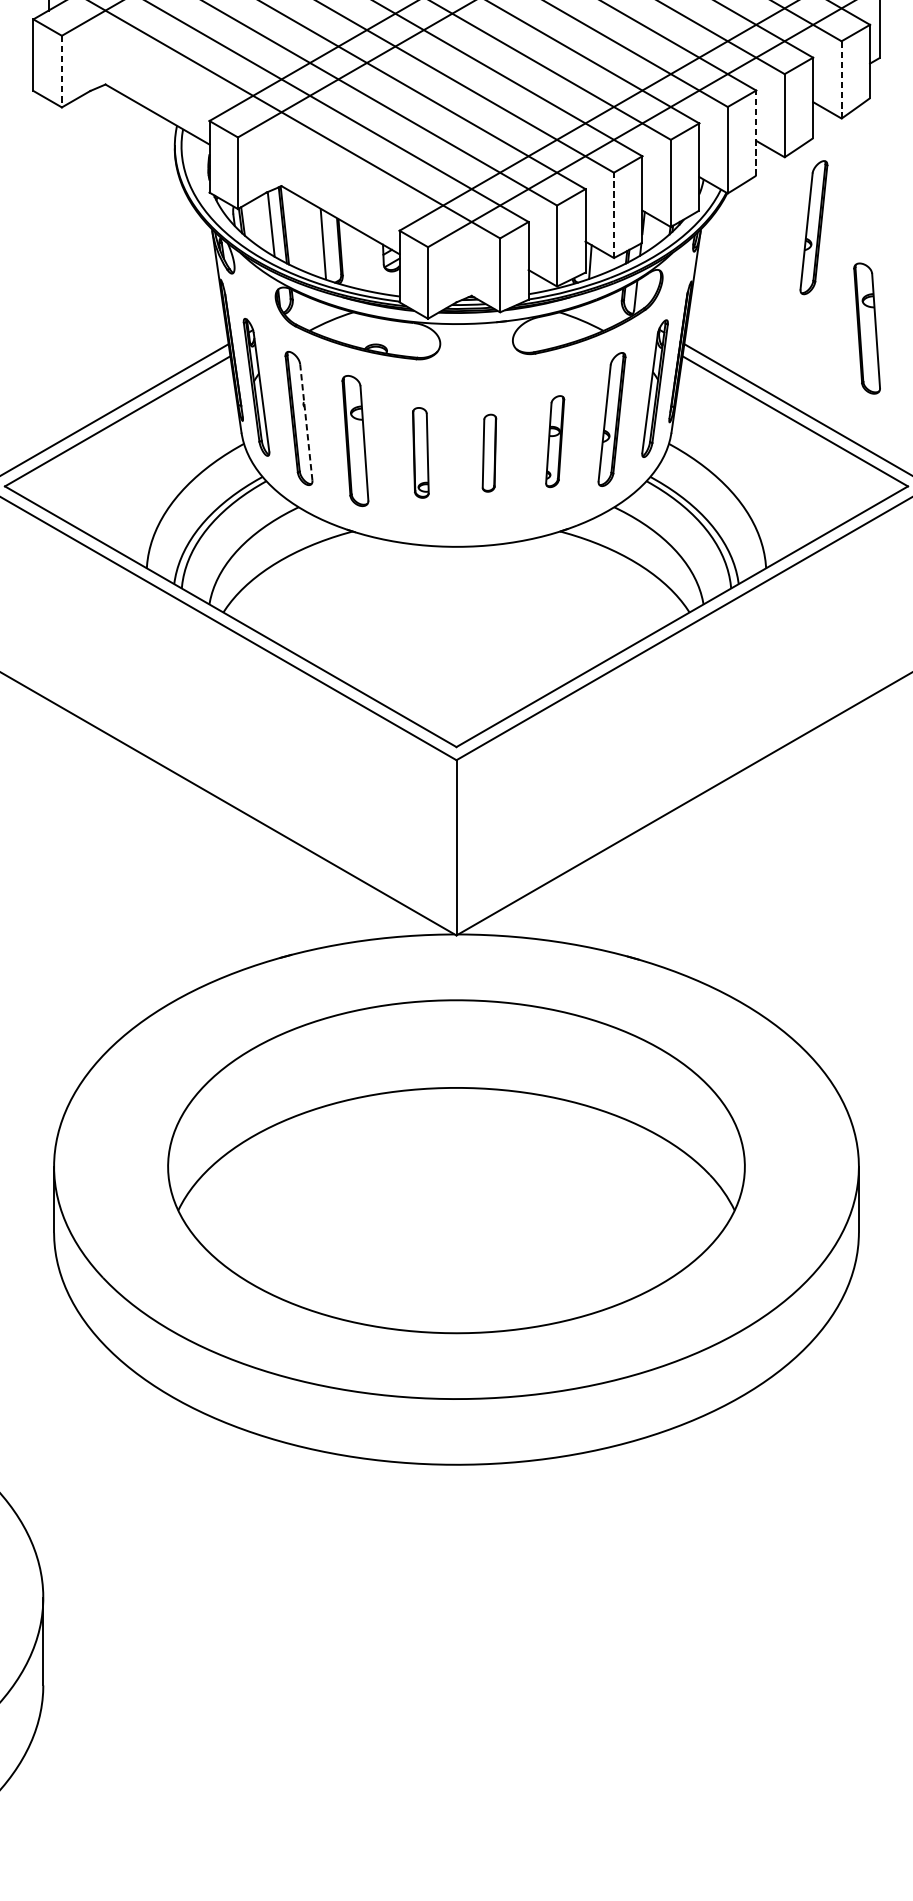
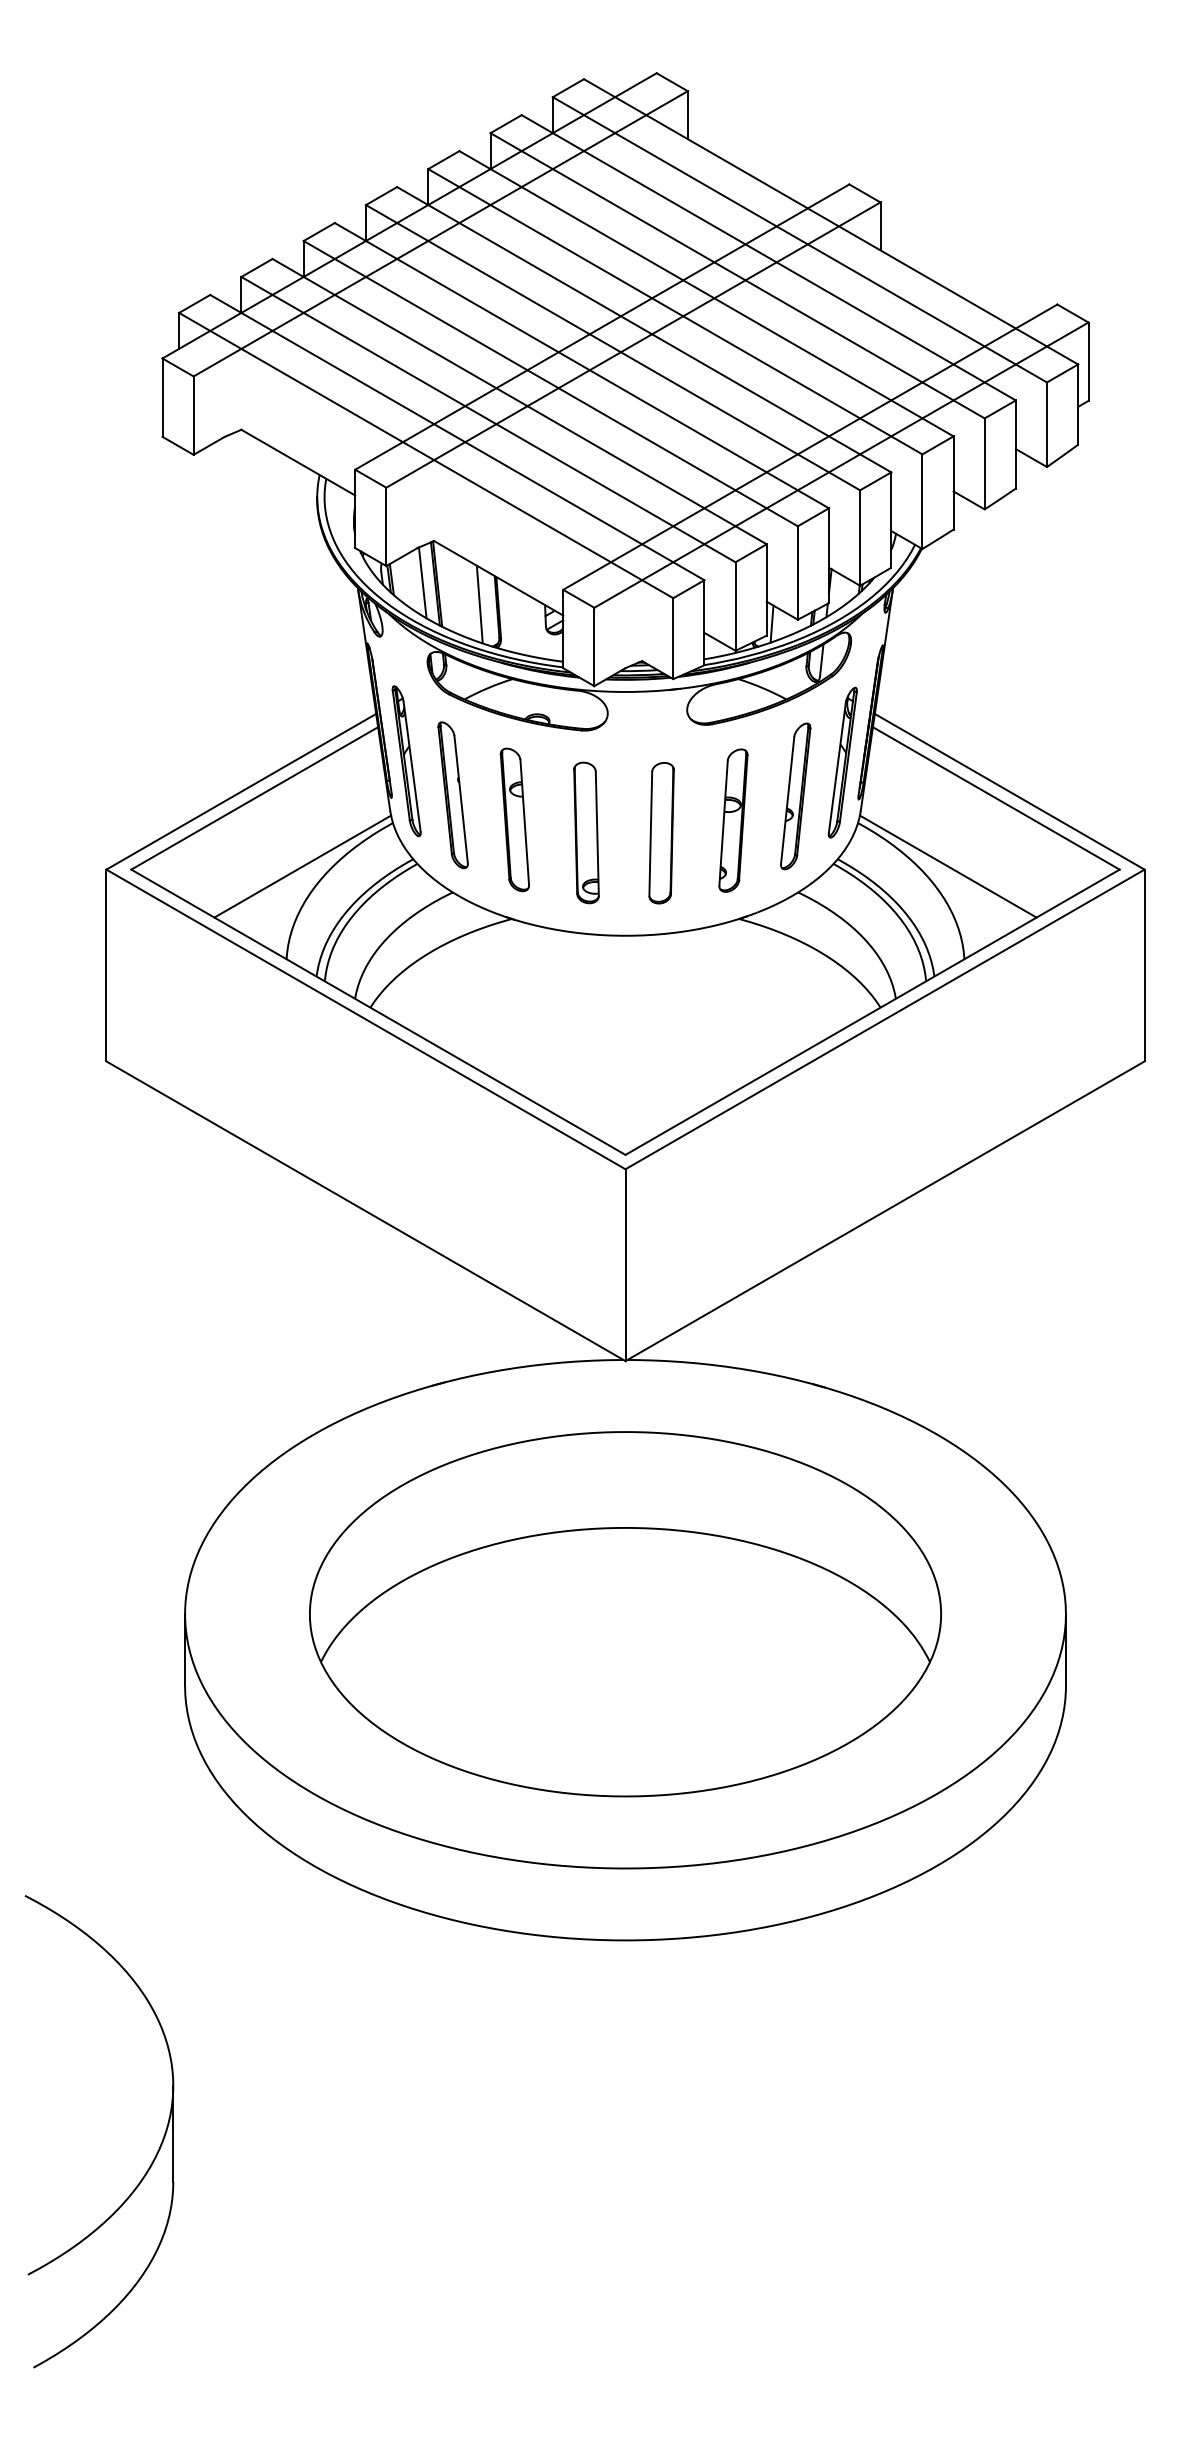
line: (61, 72) -> (193, 416), dashed -> solid
line: (842, 79) -> (1047, 424), dashed -> solid
line: (756, 132) -> (953, 482), dashed -> solid
line: (613, 215) -> (797, 573), dashed -> solid
part: (813, 227) -> (1016, 586), removed
part: (866, 328) -> (1074, 696), removed
line: (306, 422) -> (461, 799), dashed -> solid
part: (555, 441) -> (733, 820), size x1.43
part: (420, 452) -> (586, 832), size x1.43
part: (489, 453) -> (661, 833), size x1.67
line: (161, 483) -> (302, 866), added
line: (750, 483) -> (947, 866), added

